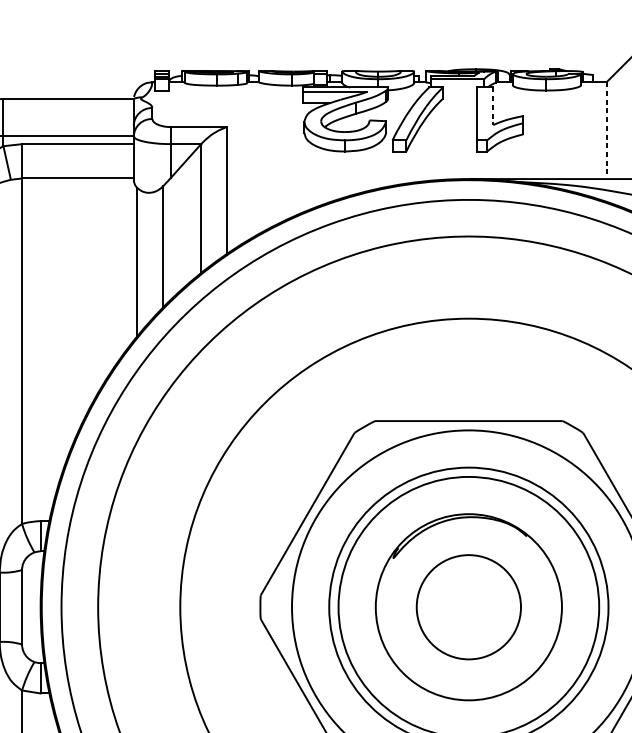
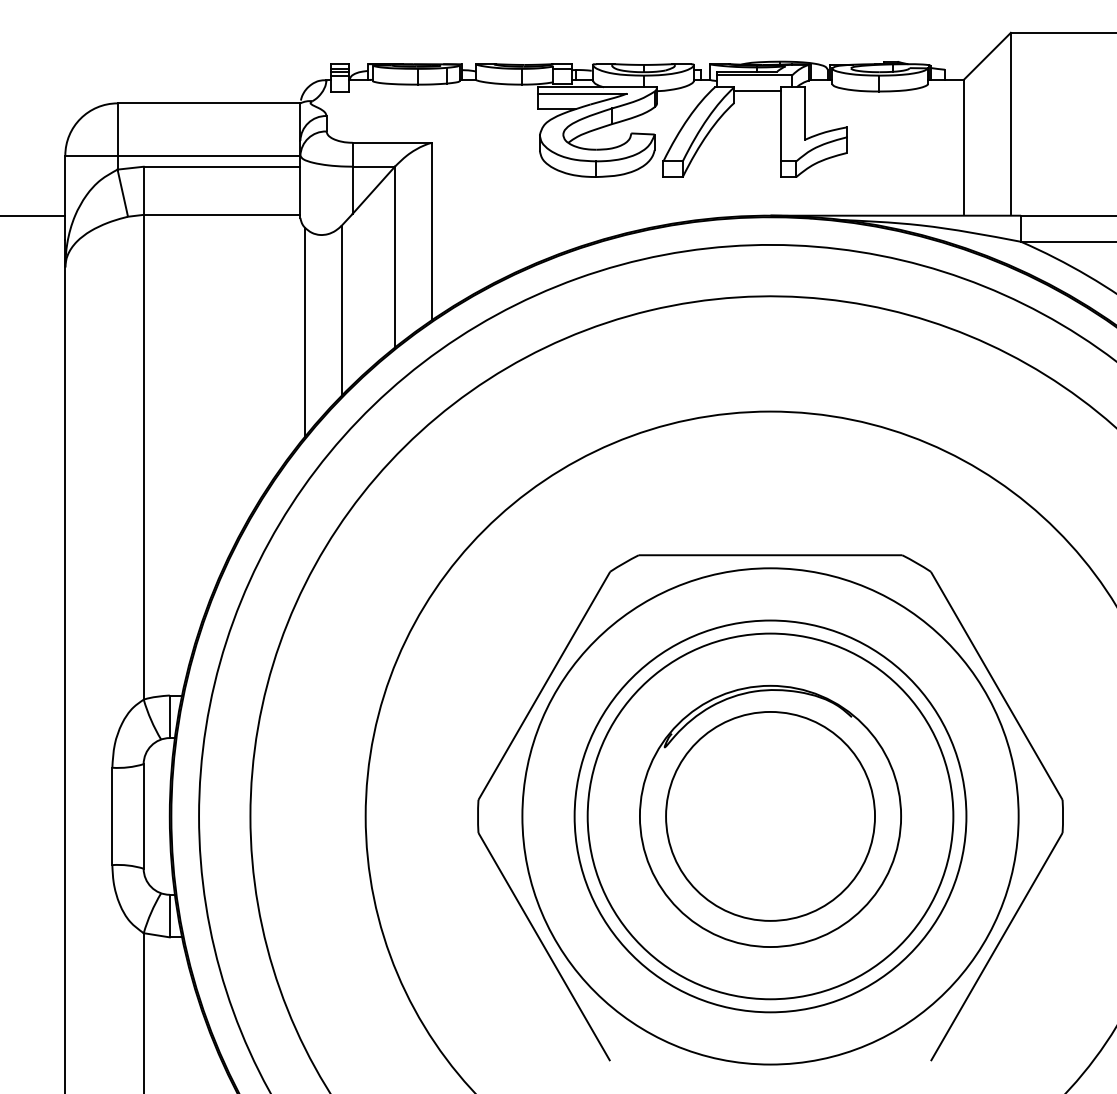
line: (459, 90) -> (757, 91), added
line: (493, 106) -> (804, 114), dashed -> solid
line: (606, 130) -> (963, 147), dashed -> solid
circle: (468, 606) -> (770, 815), size x1.43

